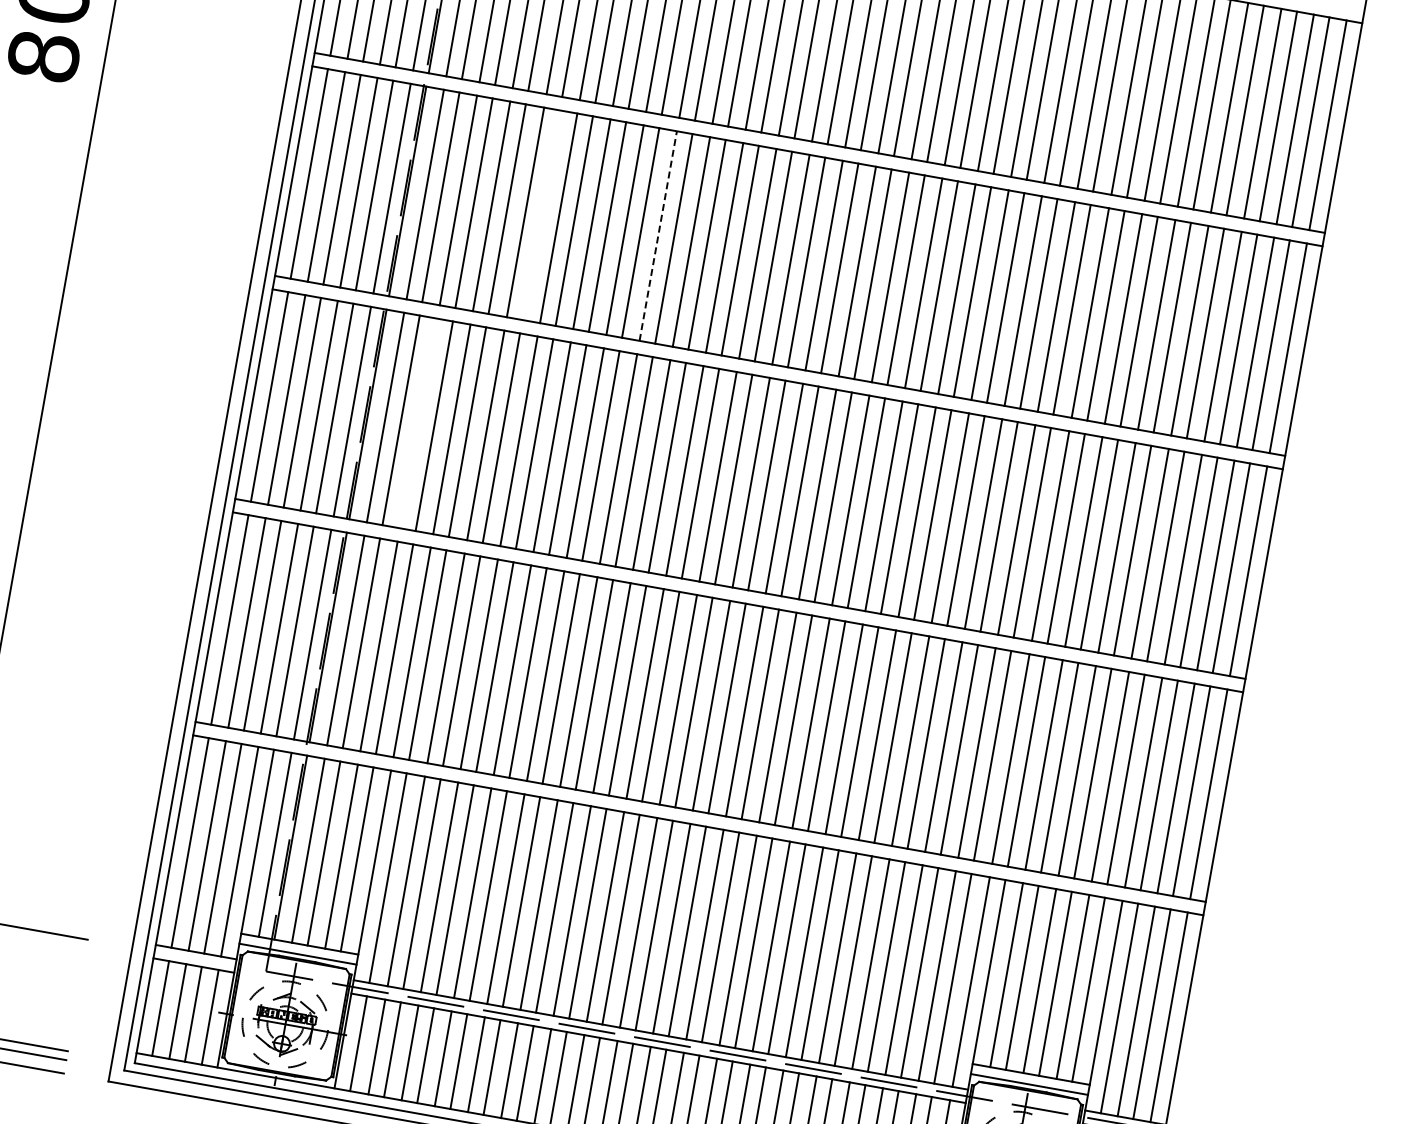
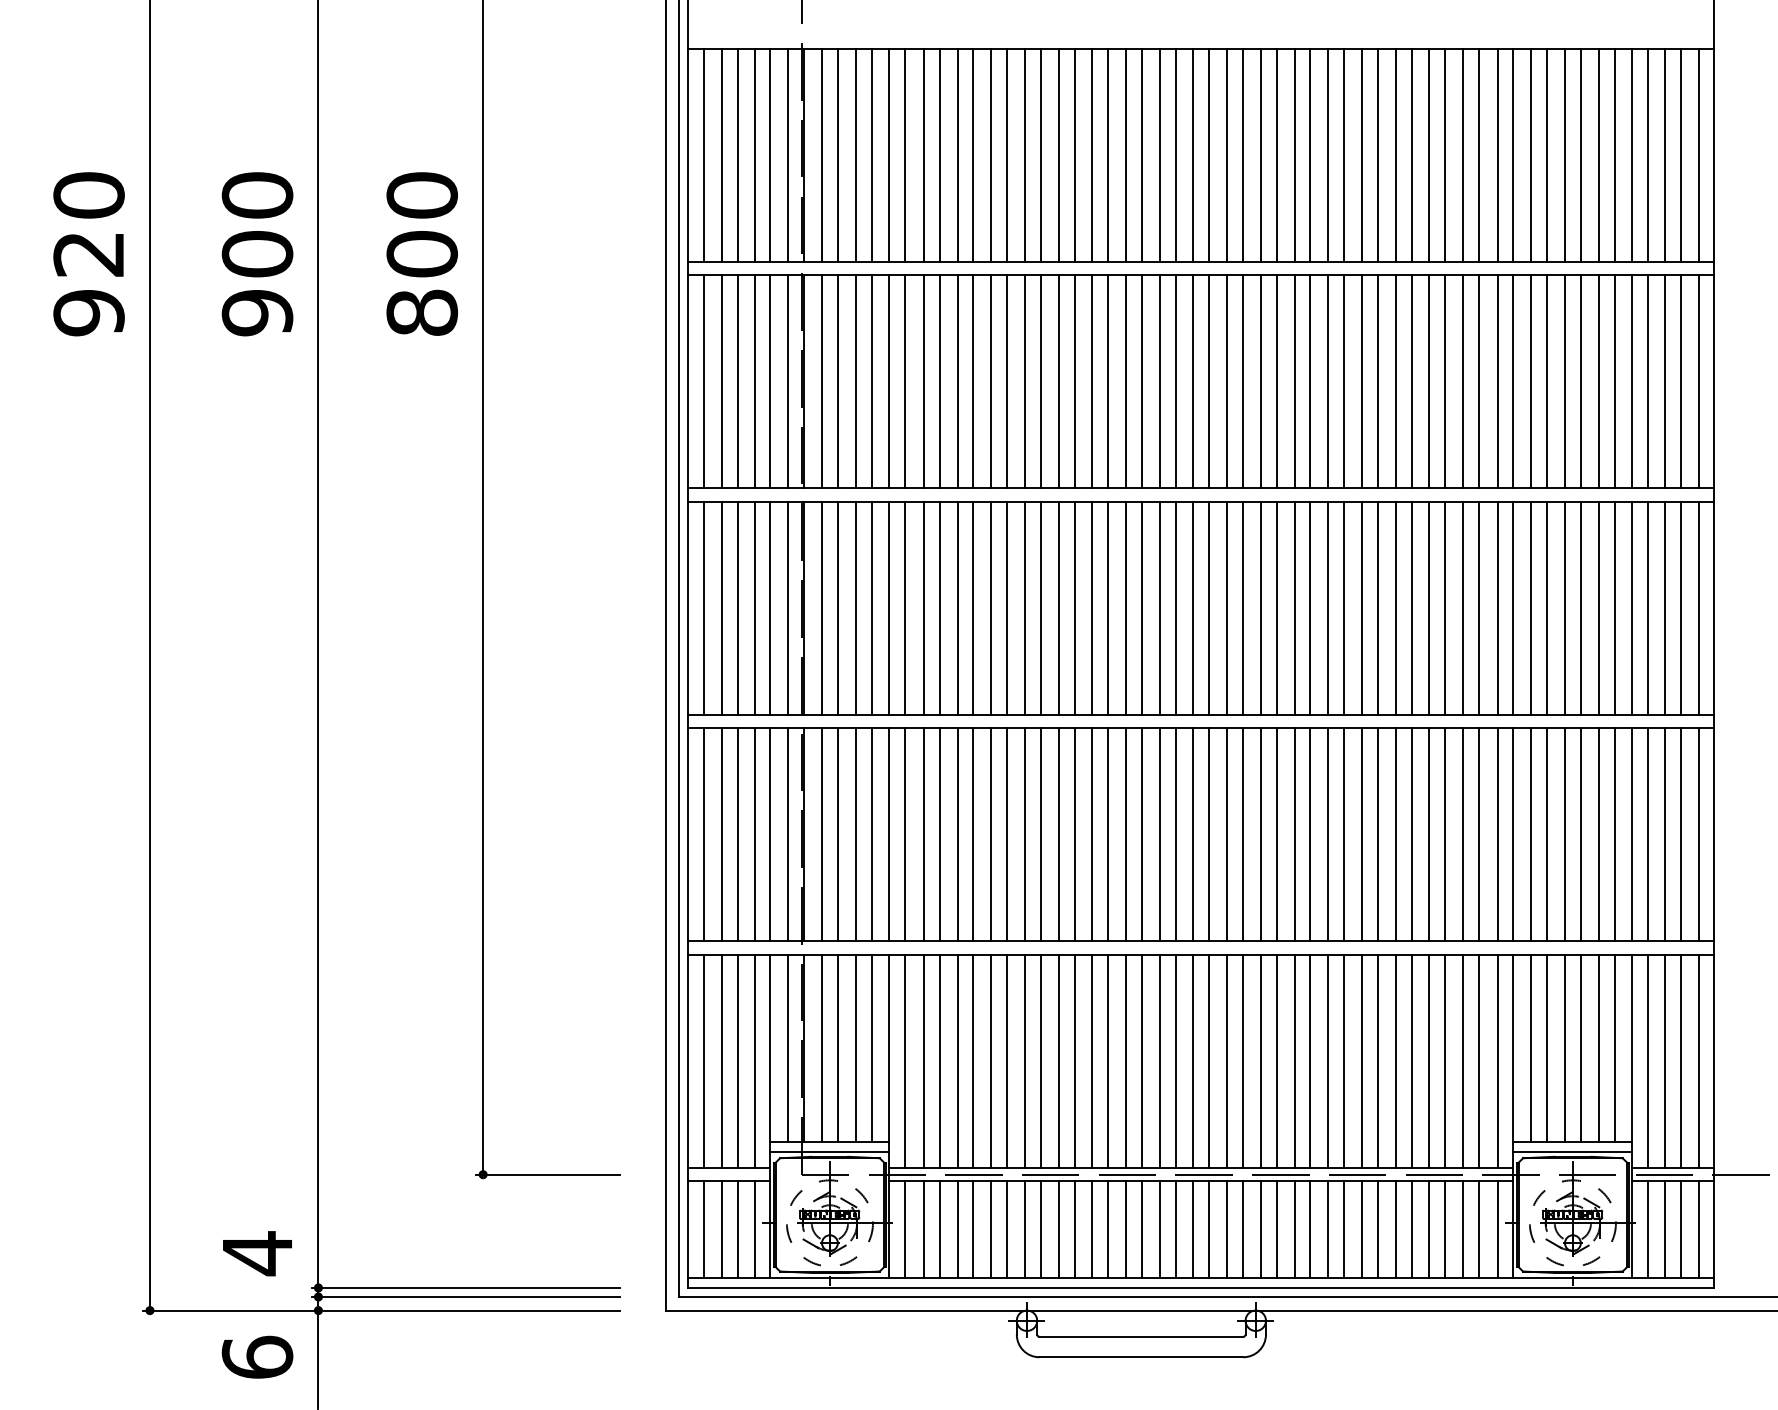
line: (540, 214) -> (939, 381), added
line: (658, 235) -> (1058, 381), dashed -> solid
line: (418, 422) -> (855, 607), added

